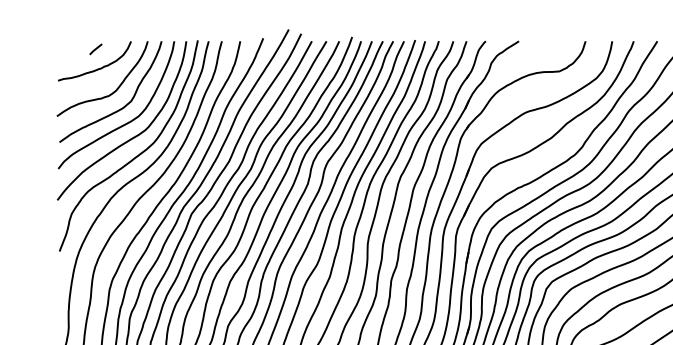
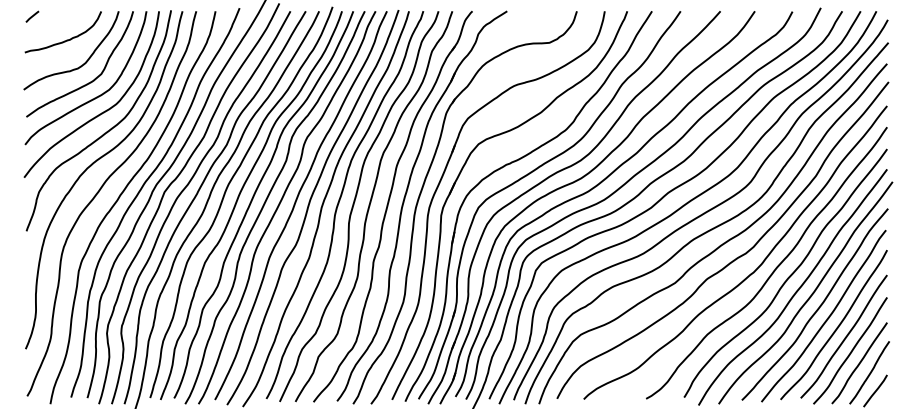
line: (95, 49) -> (32, 16), moved

